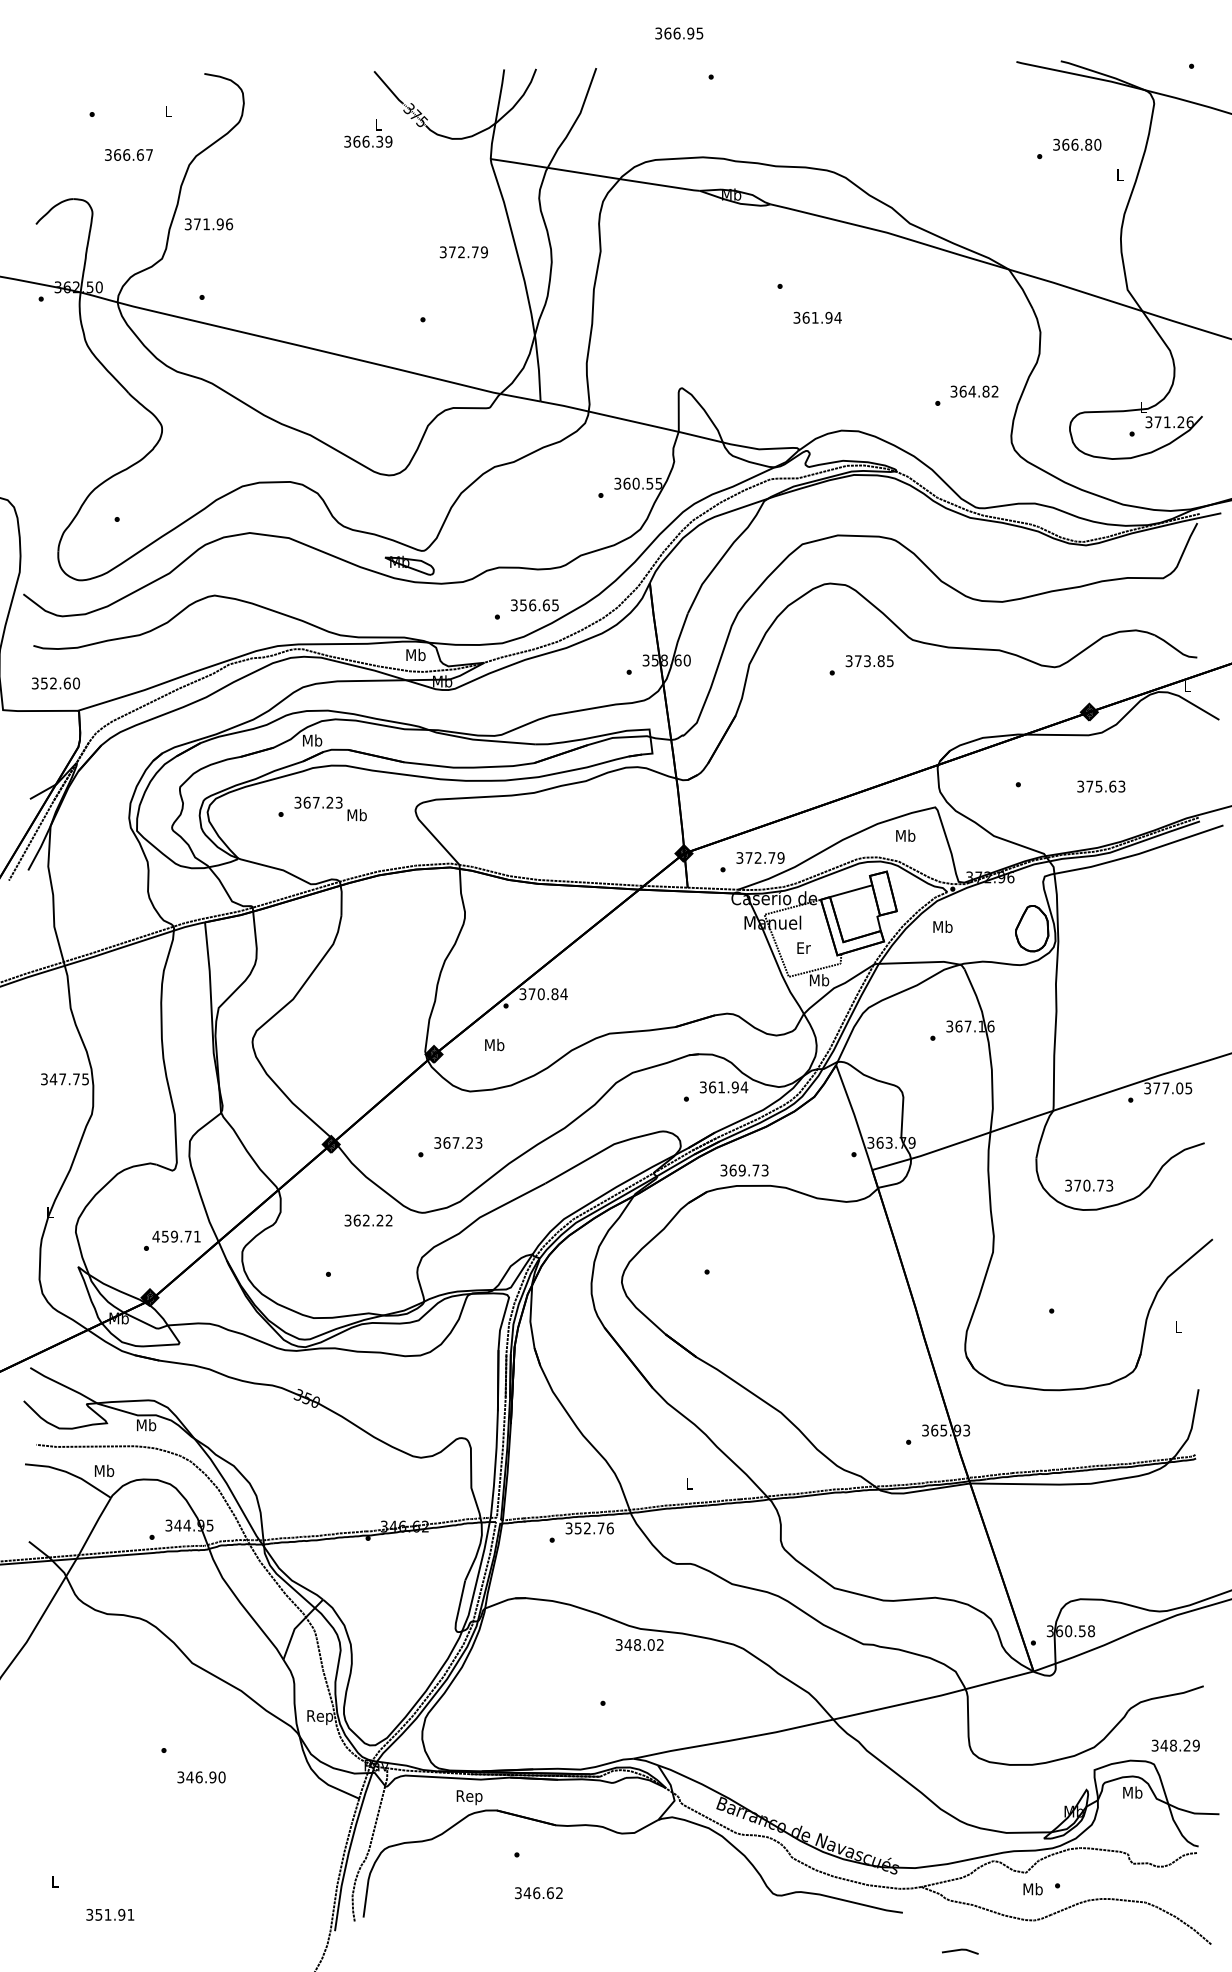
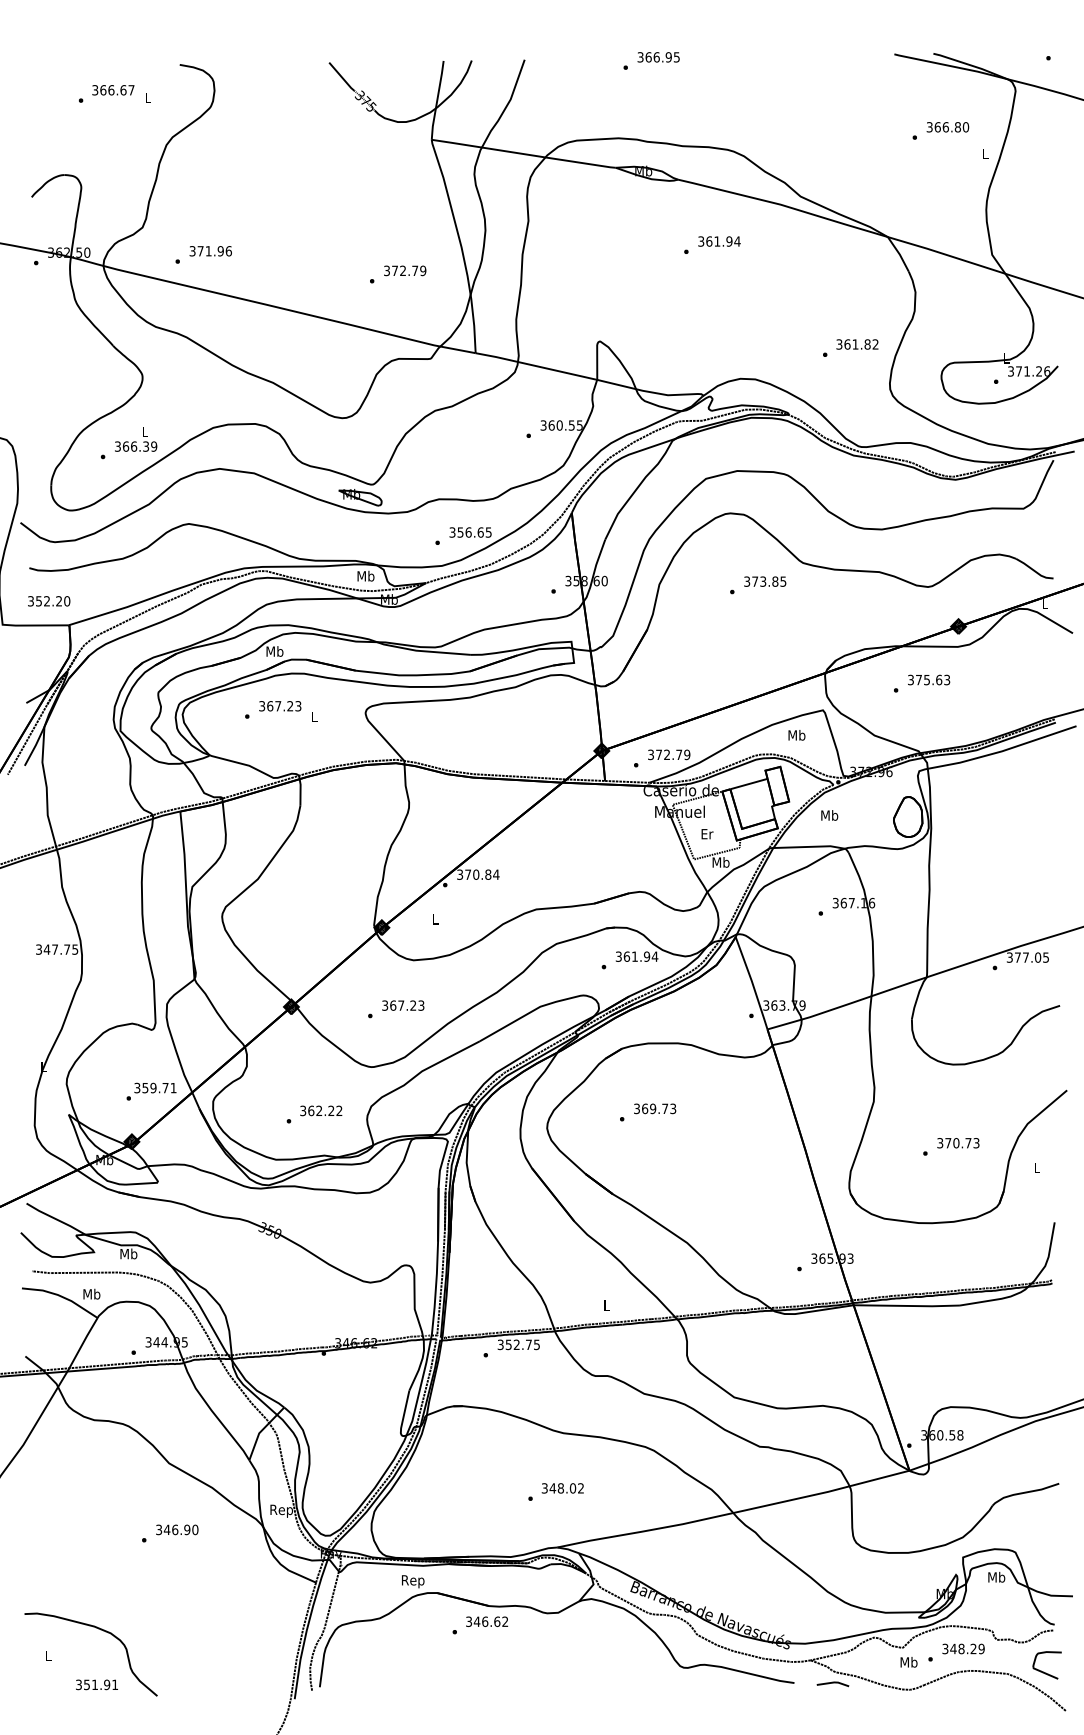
text: (679, 33) -> (658, 57), moved
text: (368, 133) -> (136, 439), moved
text: (129, 155) -> (113, 90), moved
text: (208, 224) -> (210, 251), moved
text: (464, 251) -> (405, 270), moved
text: (817, 317) -> (719, 241), moved
text: (972, 391) -> (855, 344), 364.82 -> 361.82
text: (67, 683) -> (59, 601), 352.60 -> 352.20
text: (1101, 785) -> (929, 679), moved
text: (356, 814) -> (313, 716), Mb -> L
text: (493, 1045) -> (434, 919), Mb -> L
text: (744, 1170) -> (655, 1108), moved
text: (1089, 1186) -> (958, 1143), moved
text: (368, 1220) -> (321, 1110), moved
text: (156, 1236) -> (137, 1087), 459.71 -> 359.71
text: (609, 1528) -> (536, 1344), 352.76 -> 352.75
text: (639, 1645) -> (562, 1488), moved
text: (1175, 1745) -> (963, 1648), moved
text: (201, 1776) -> (177, 1529), moved
curve: (114, 1853) -> (100, 1630), added
text: (538, 1892) -> (486, 1621), moved
part: (1185, 1899) -> (1043, 1671), added
line: (959, 1950) -> (832, 1683), moved

